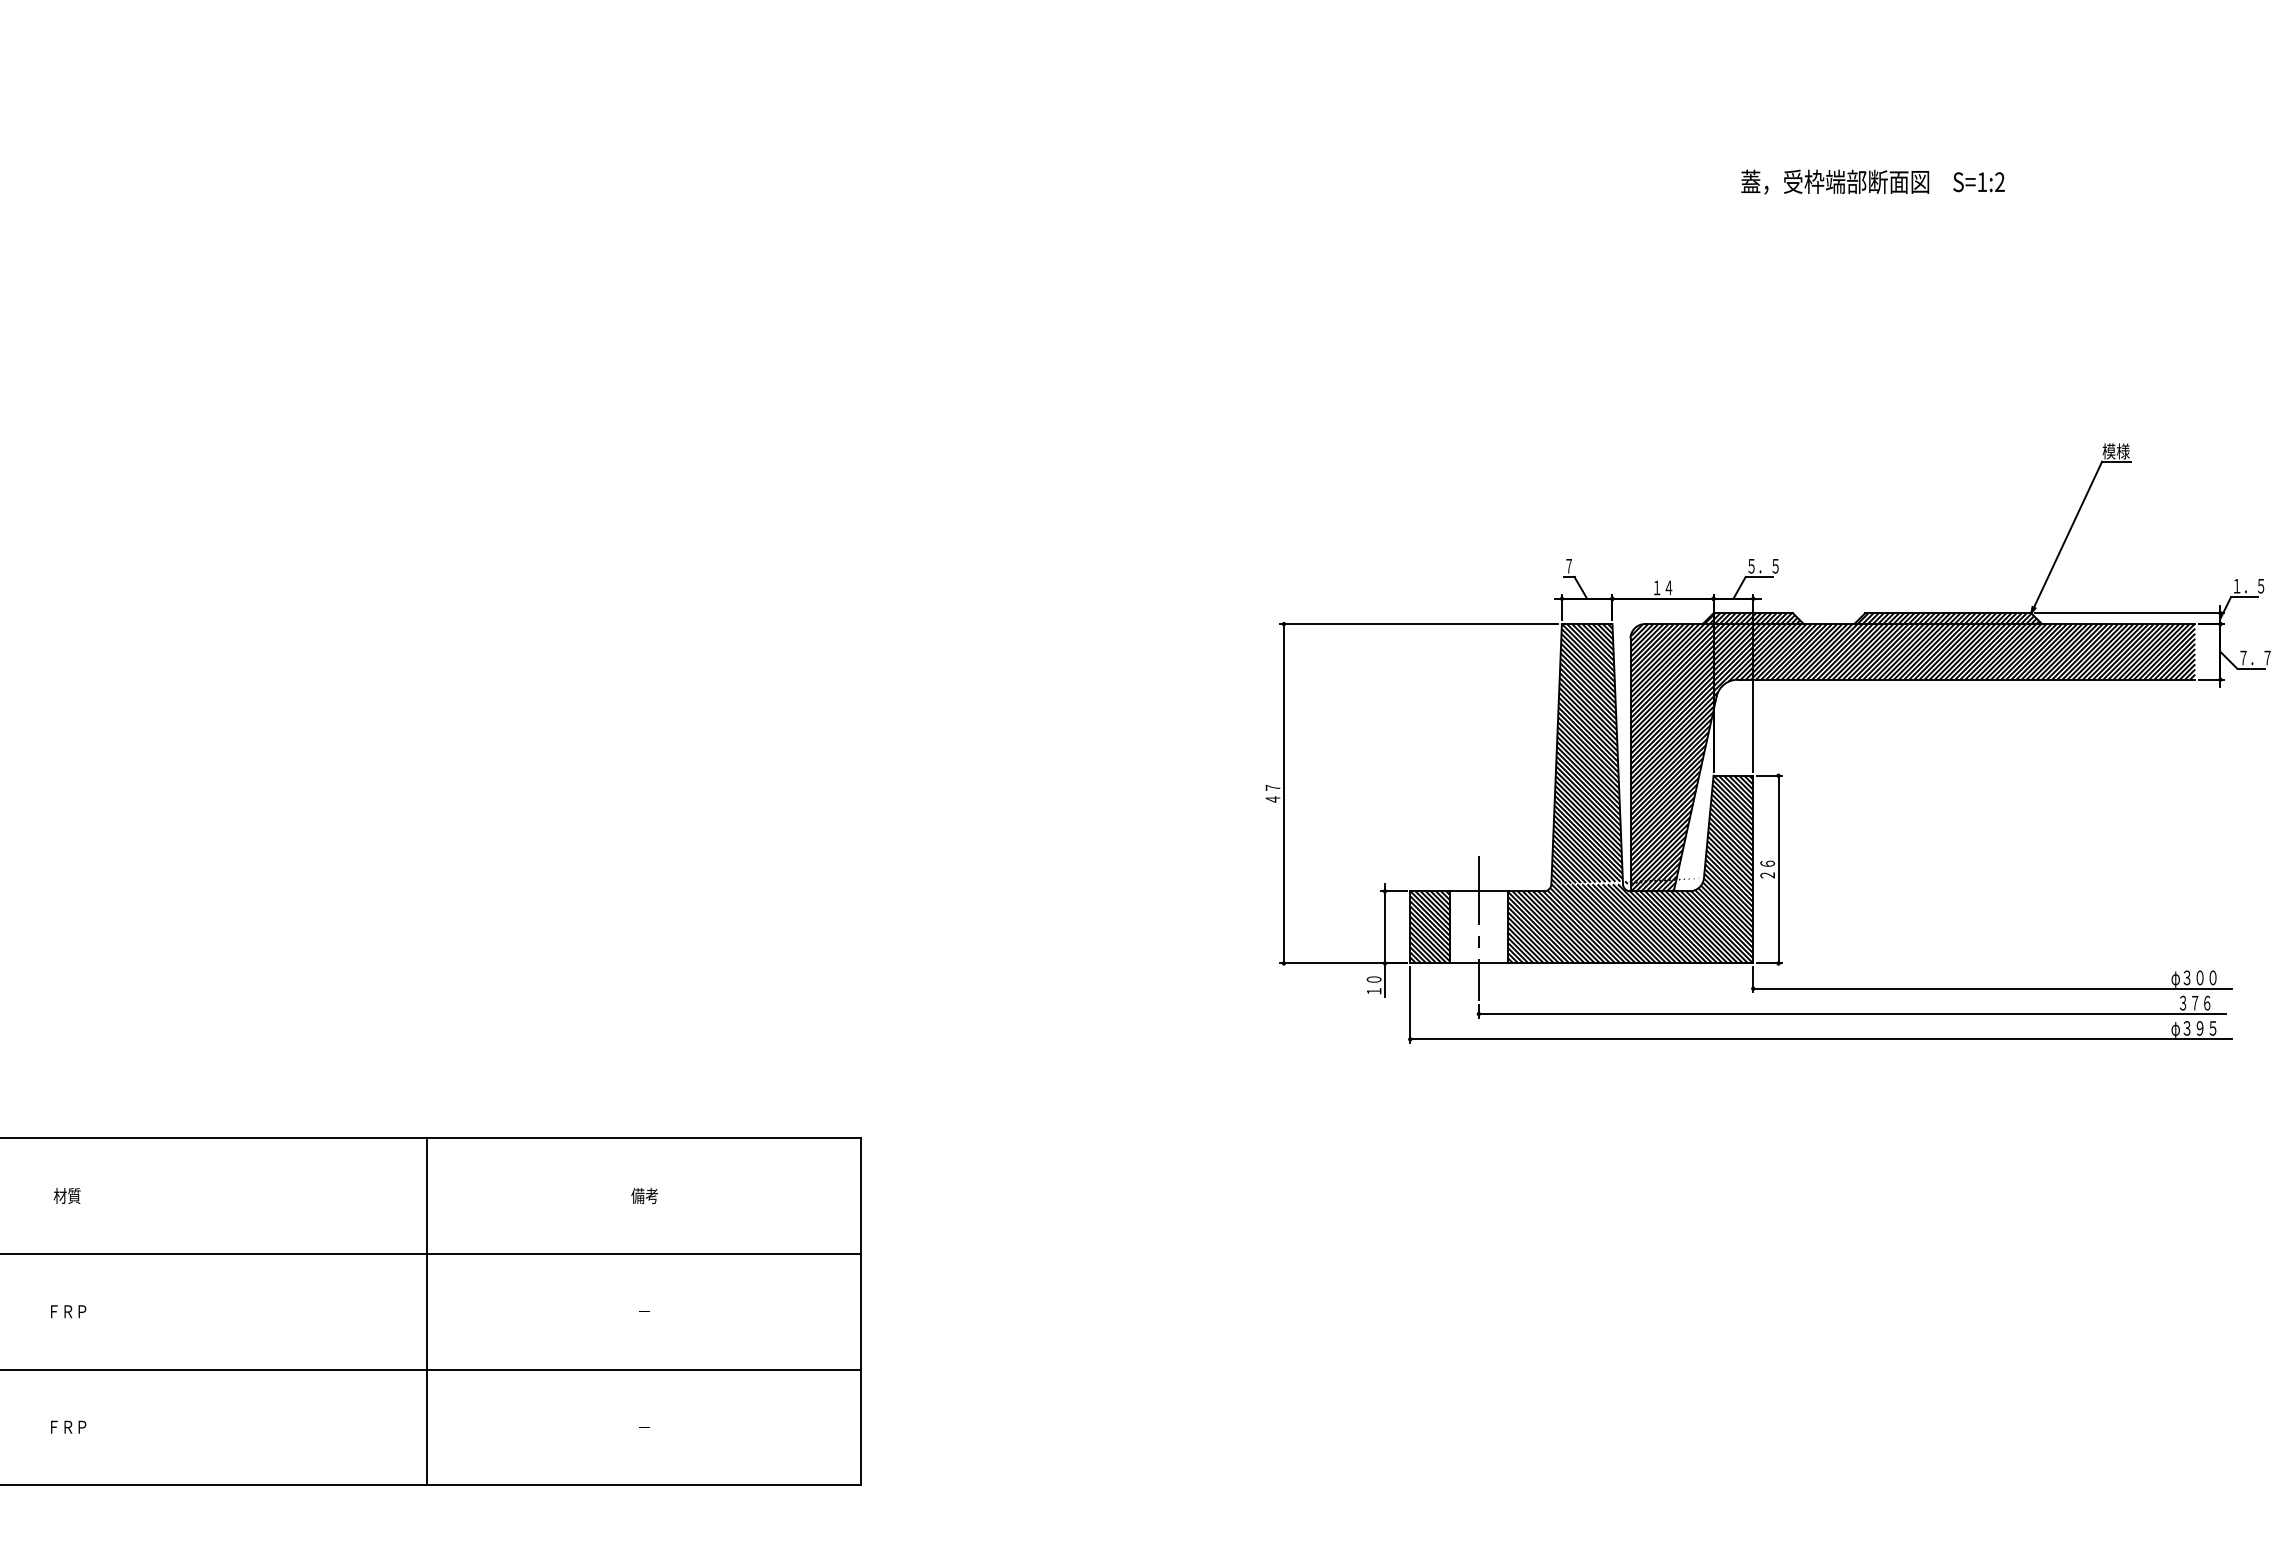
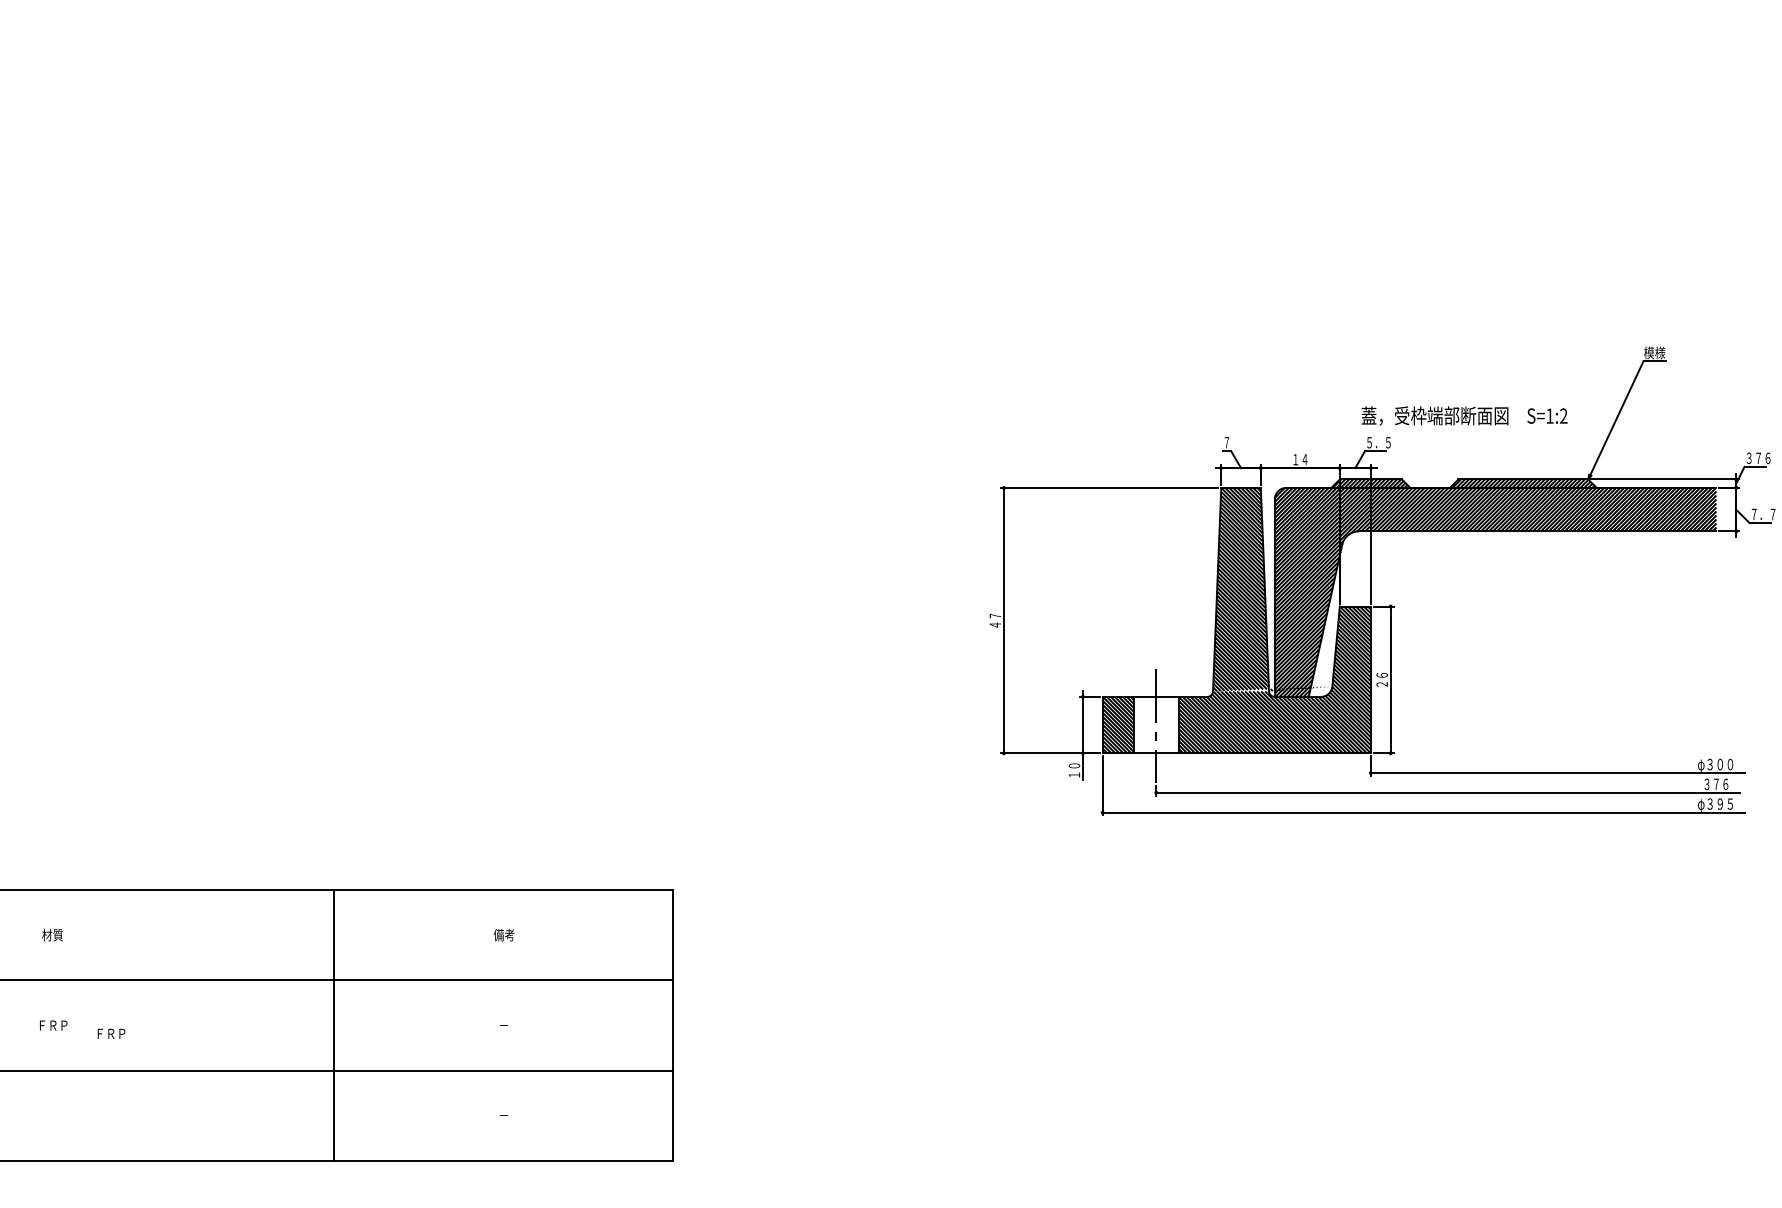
text: (1872, 181) -> (1464, 415), moved
text: (2248, 585) -> (1758, 457), １．５ -> ３７６
text: (68, 1426) -> (111, 1033), moved

